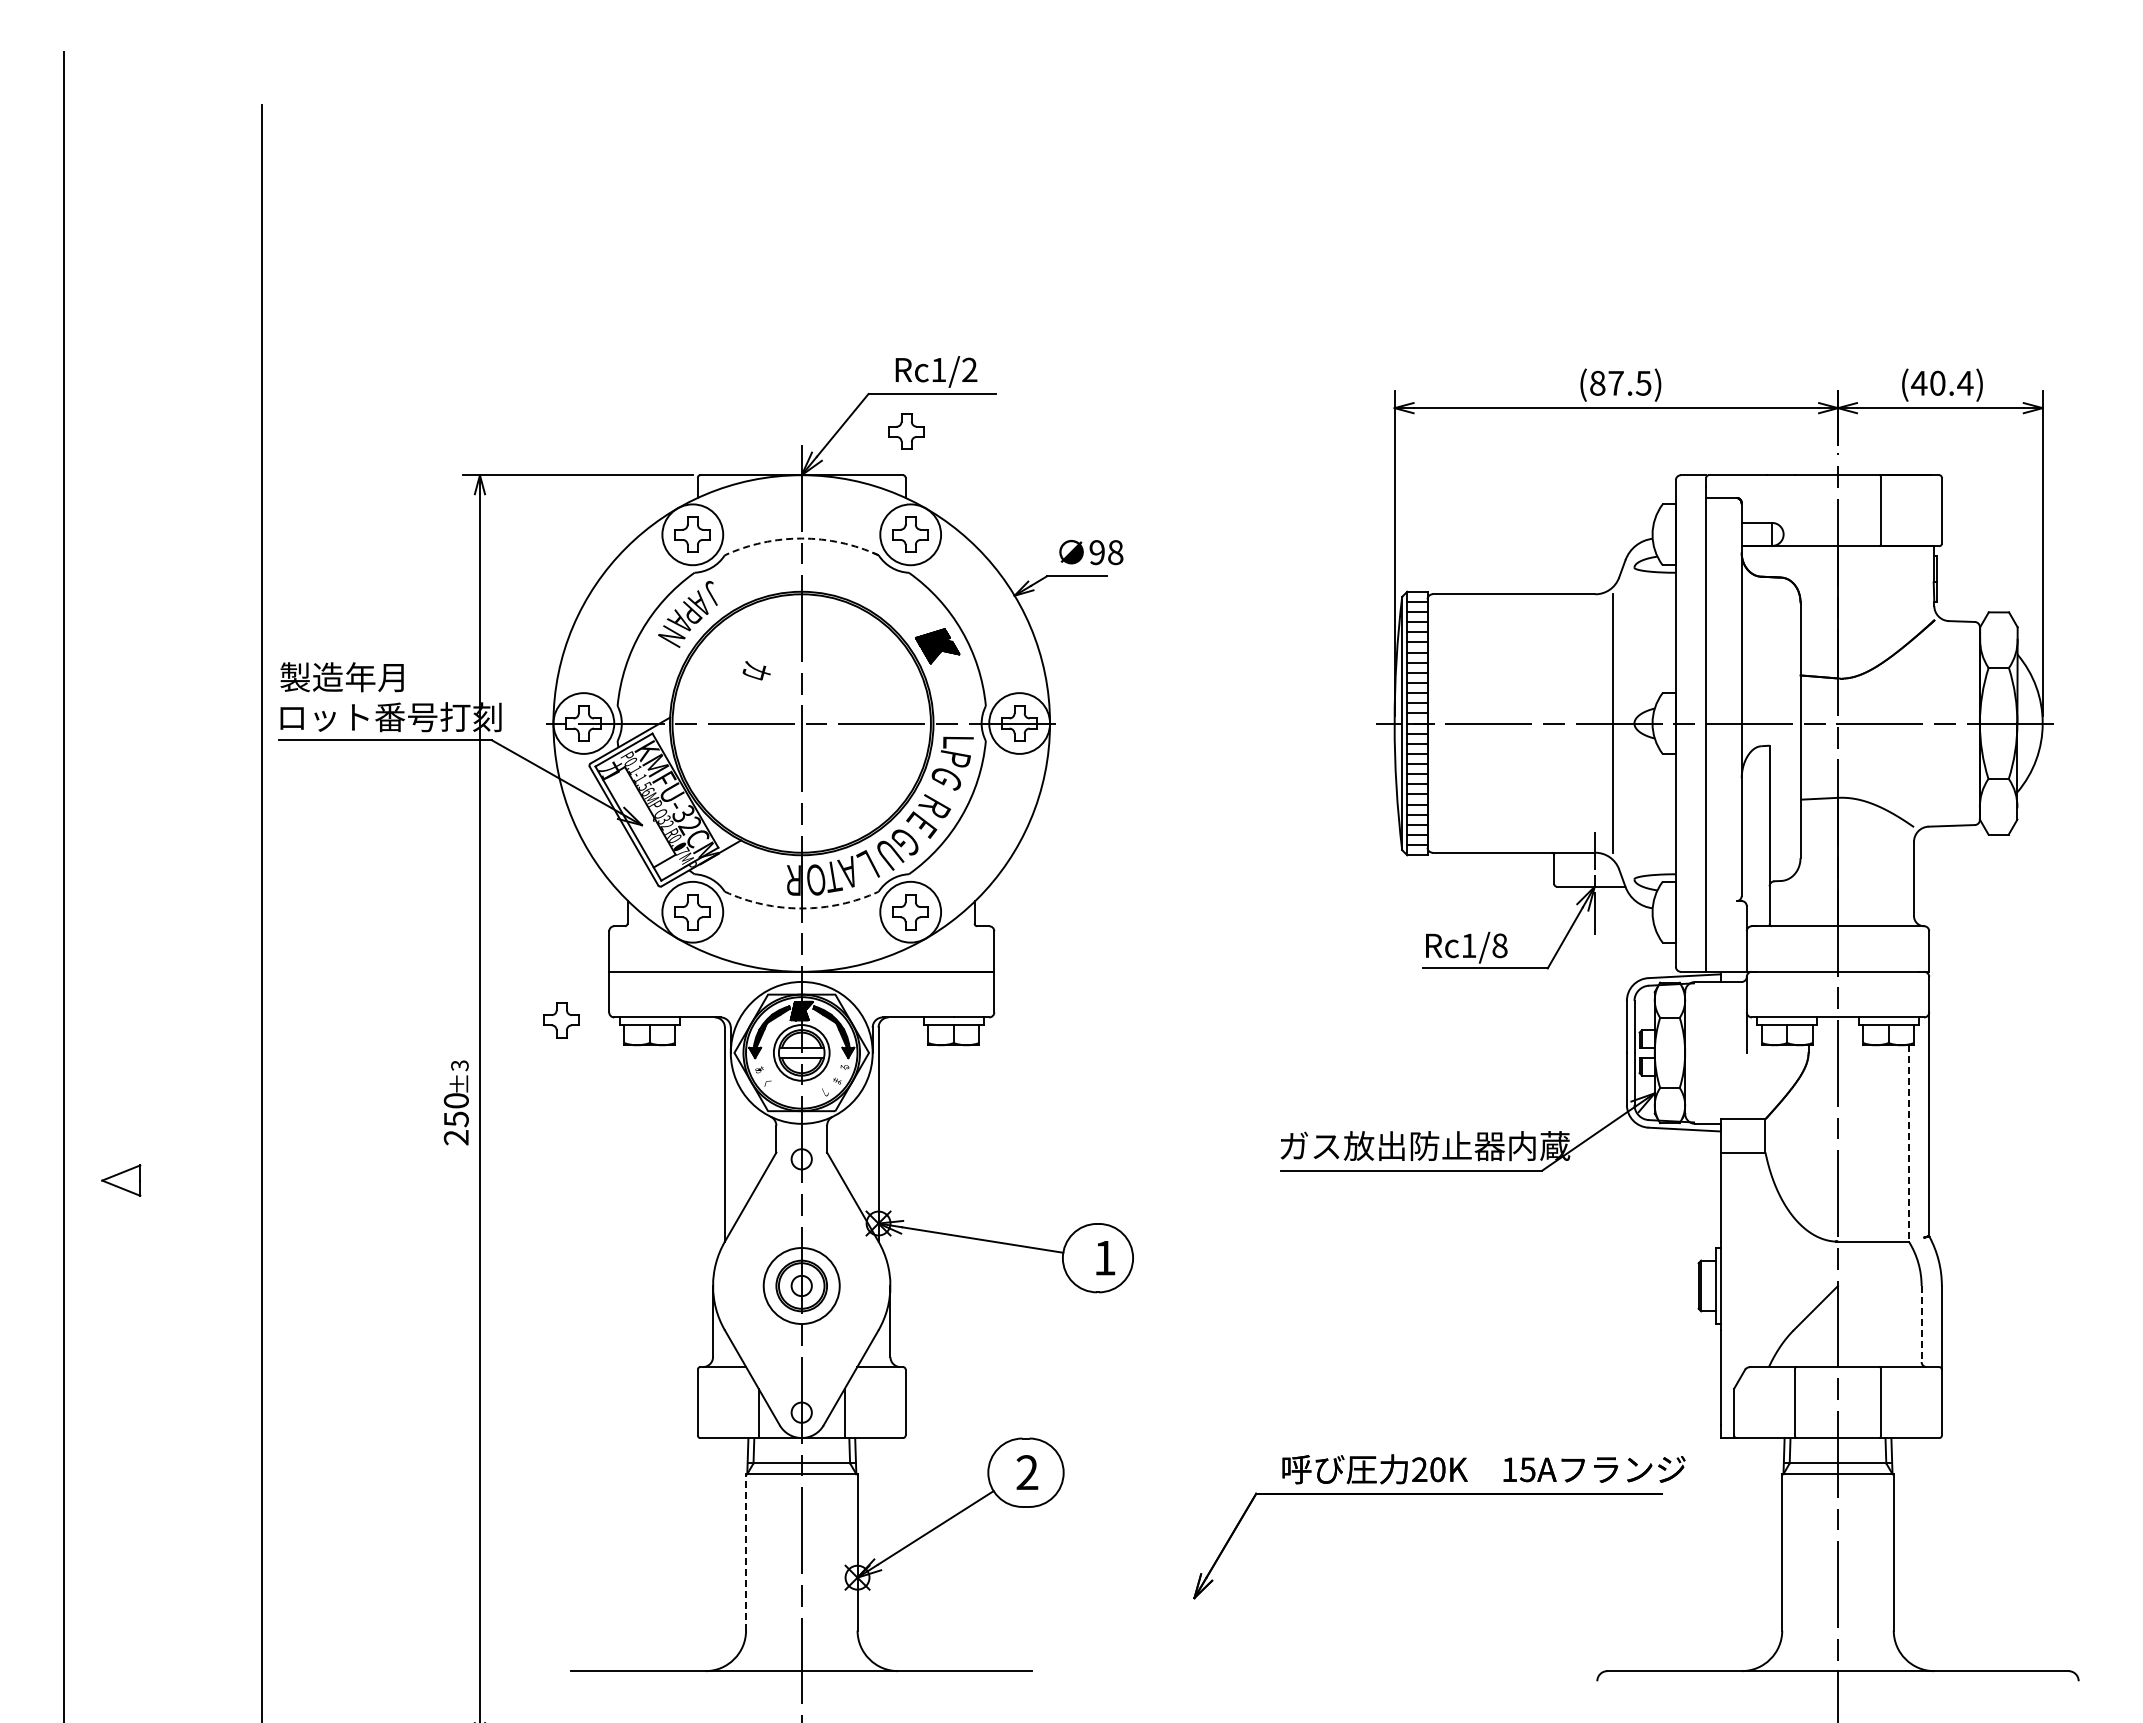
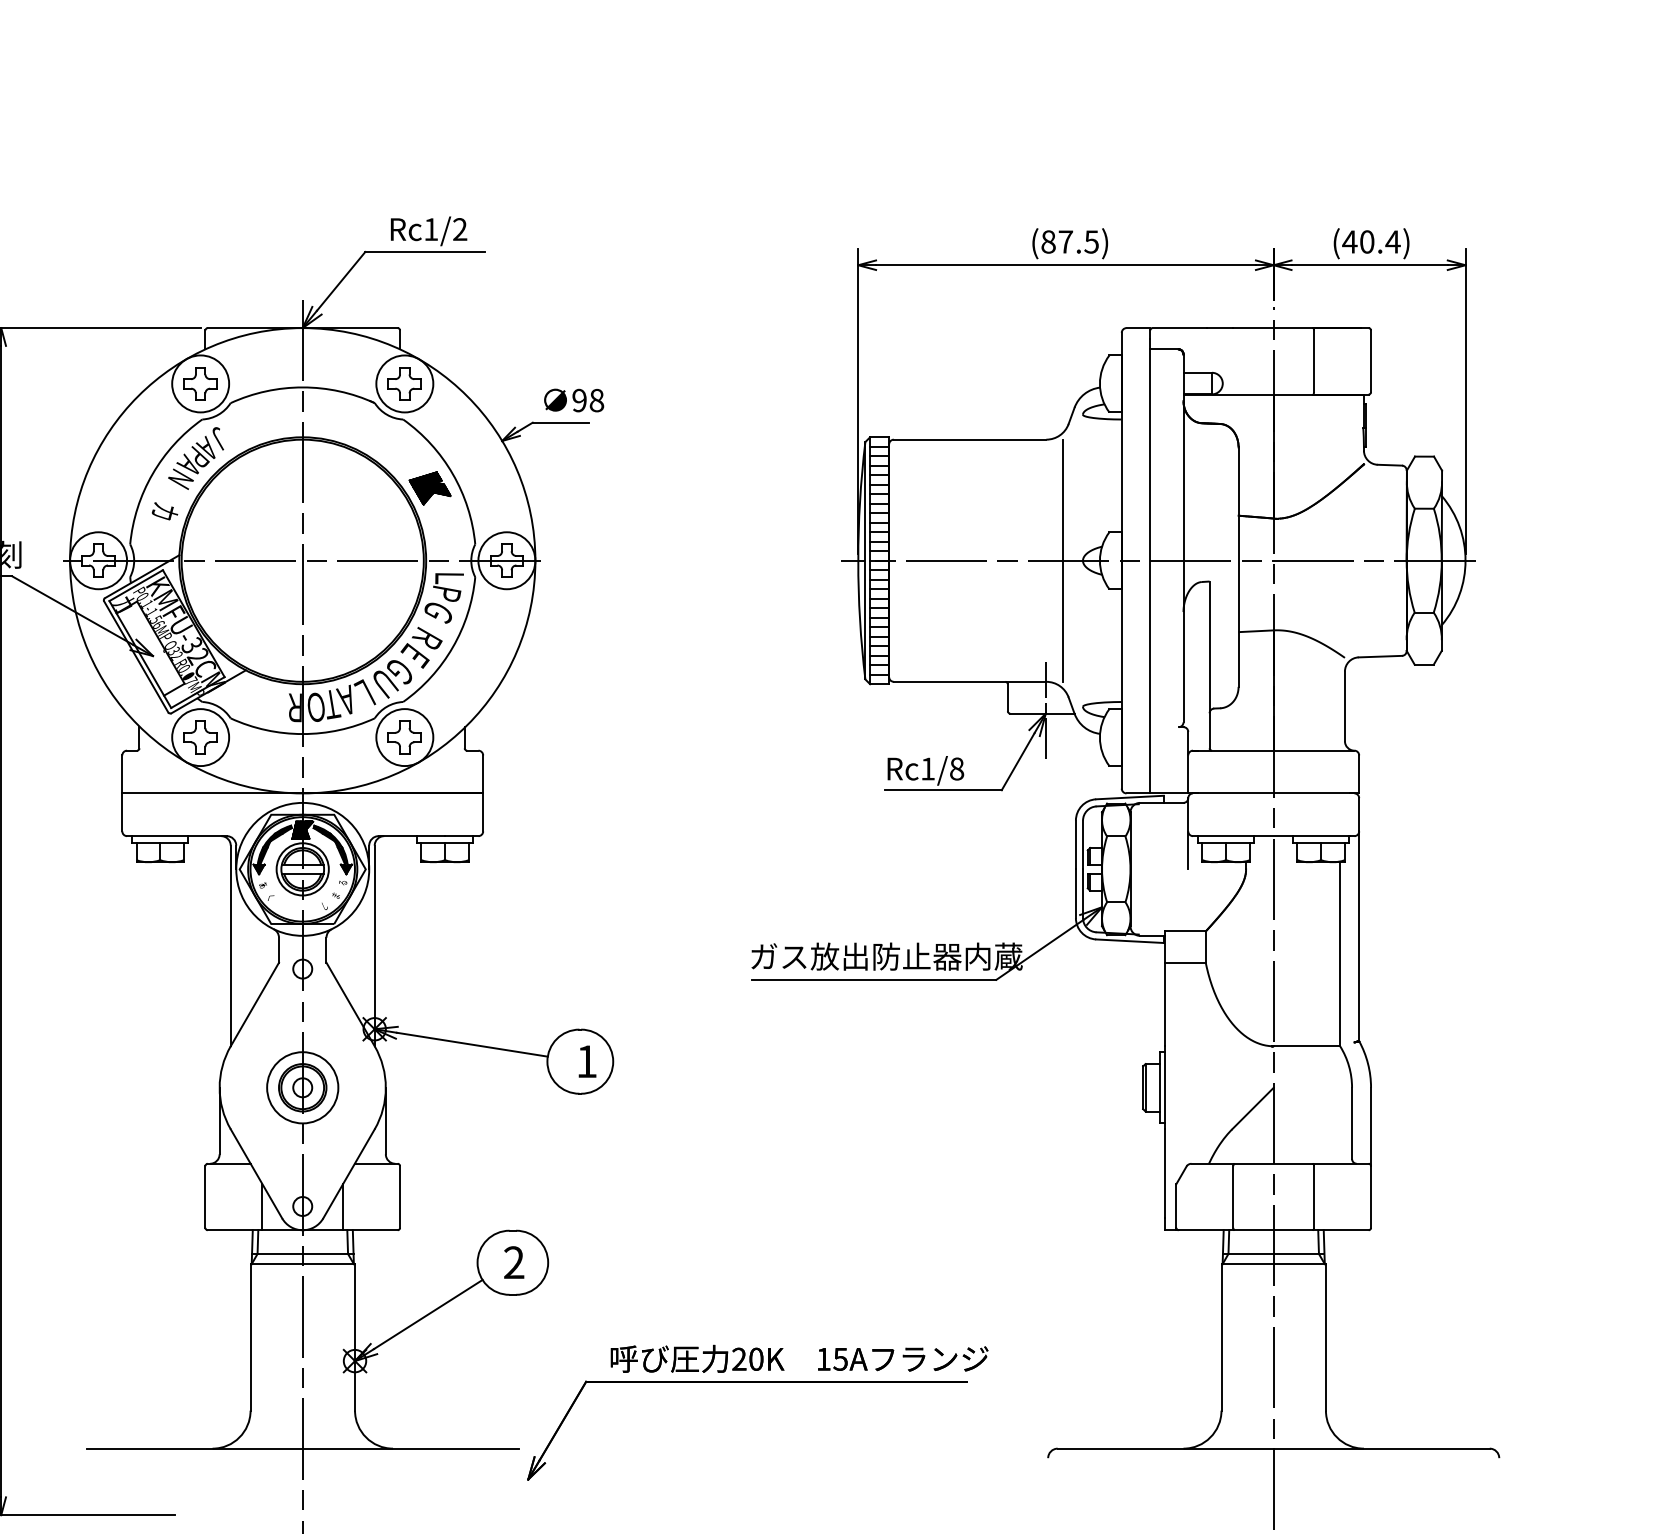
part: (906, 431) -> (400, 287), removed
arc: (801, 538) -> (302, 387), dashed -> solid
text: (756, 670) -> (164, 511), moved
arc: (801, 908) -> (302, 734), dashed -> solid
part: (561, 1020) -> (77, 839), removed
line: (1908, 1144) -> (1339, 955), dashed -> solid
line: (1921, 1324) -> (1351, 1123), dashed -> solid
part: (1439, 1494) -> (757, 1382), moved
line: (746, 1551) -> (250, 1336), dashed -> solid

